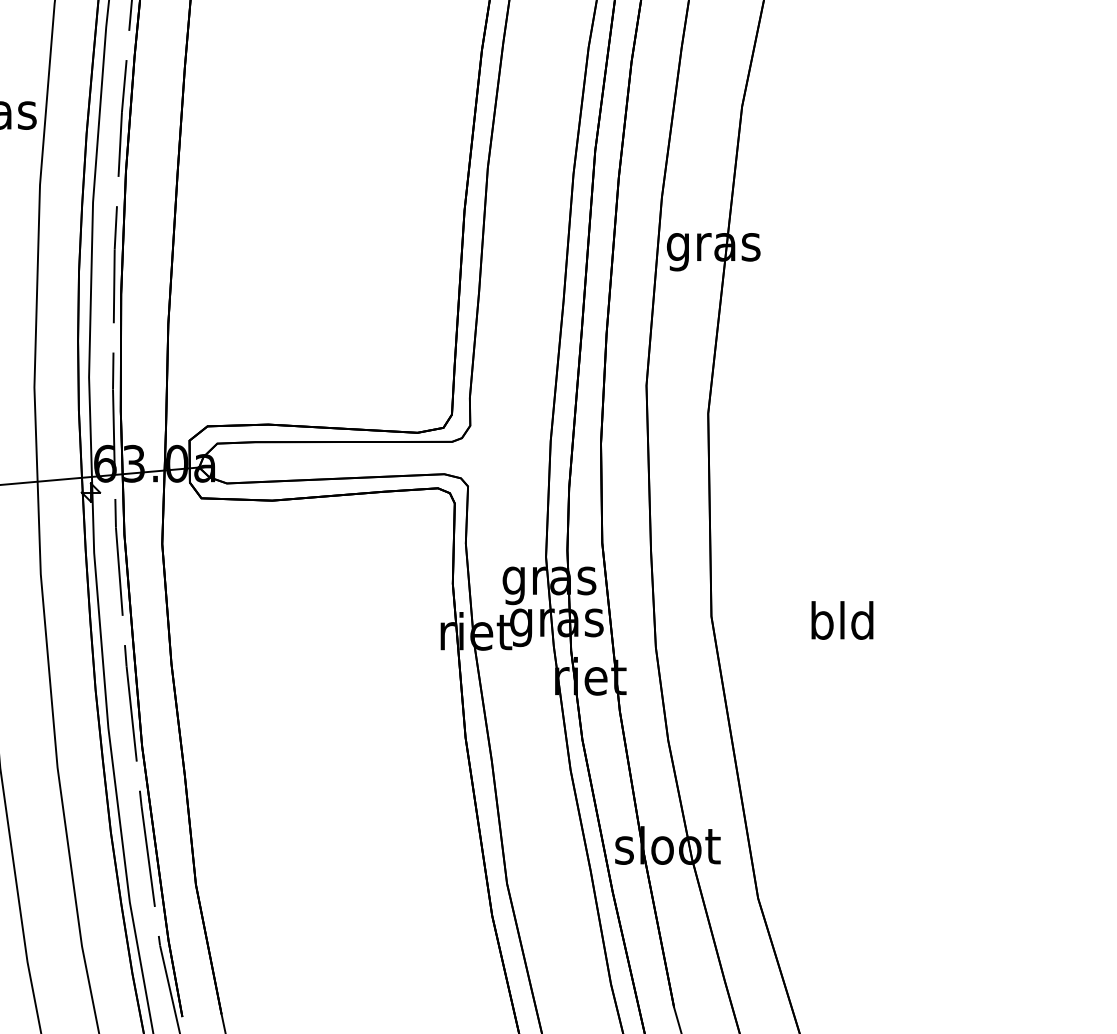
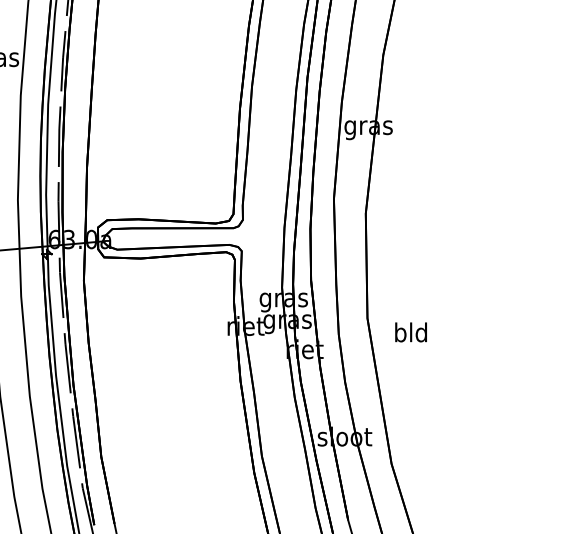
text: (841, 620) -> (410, 332), moved

